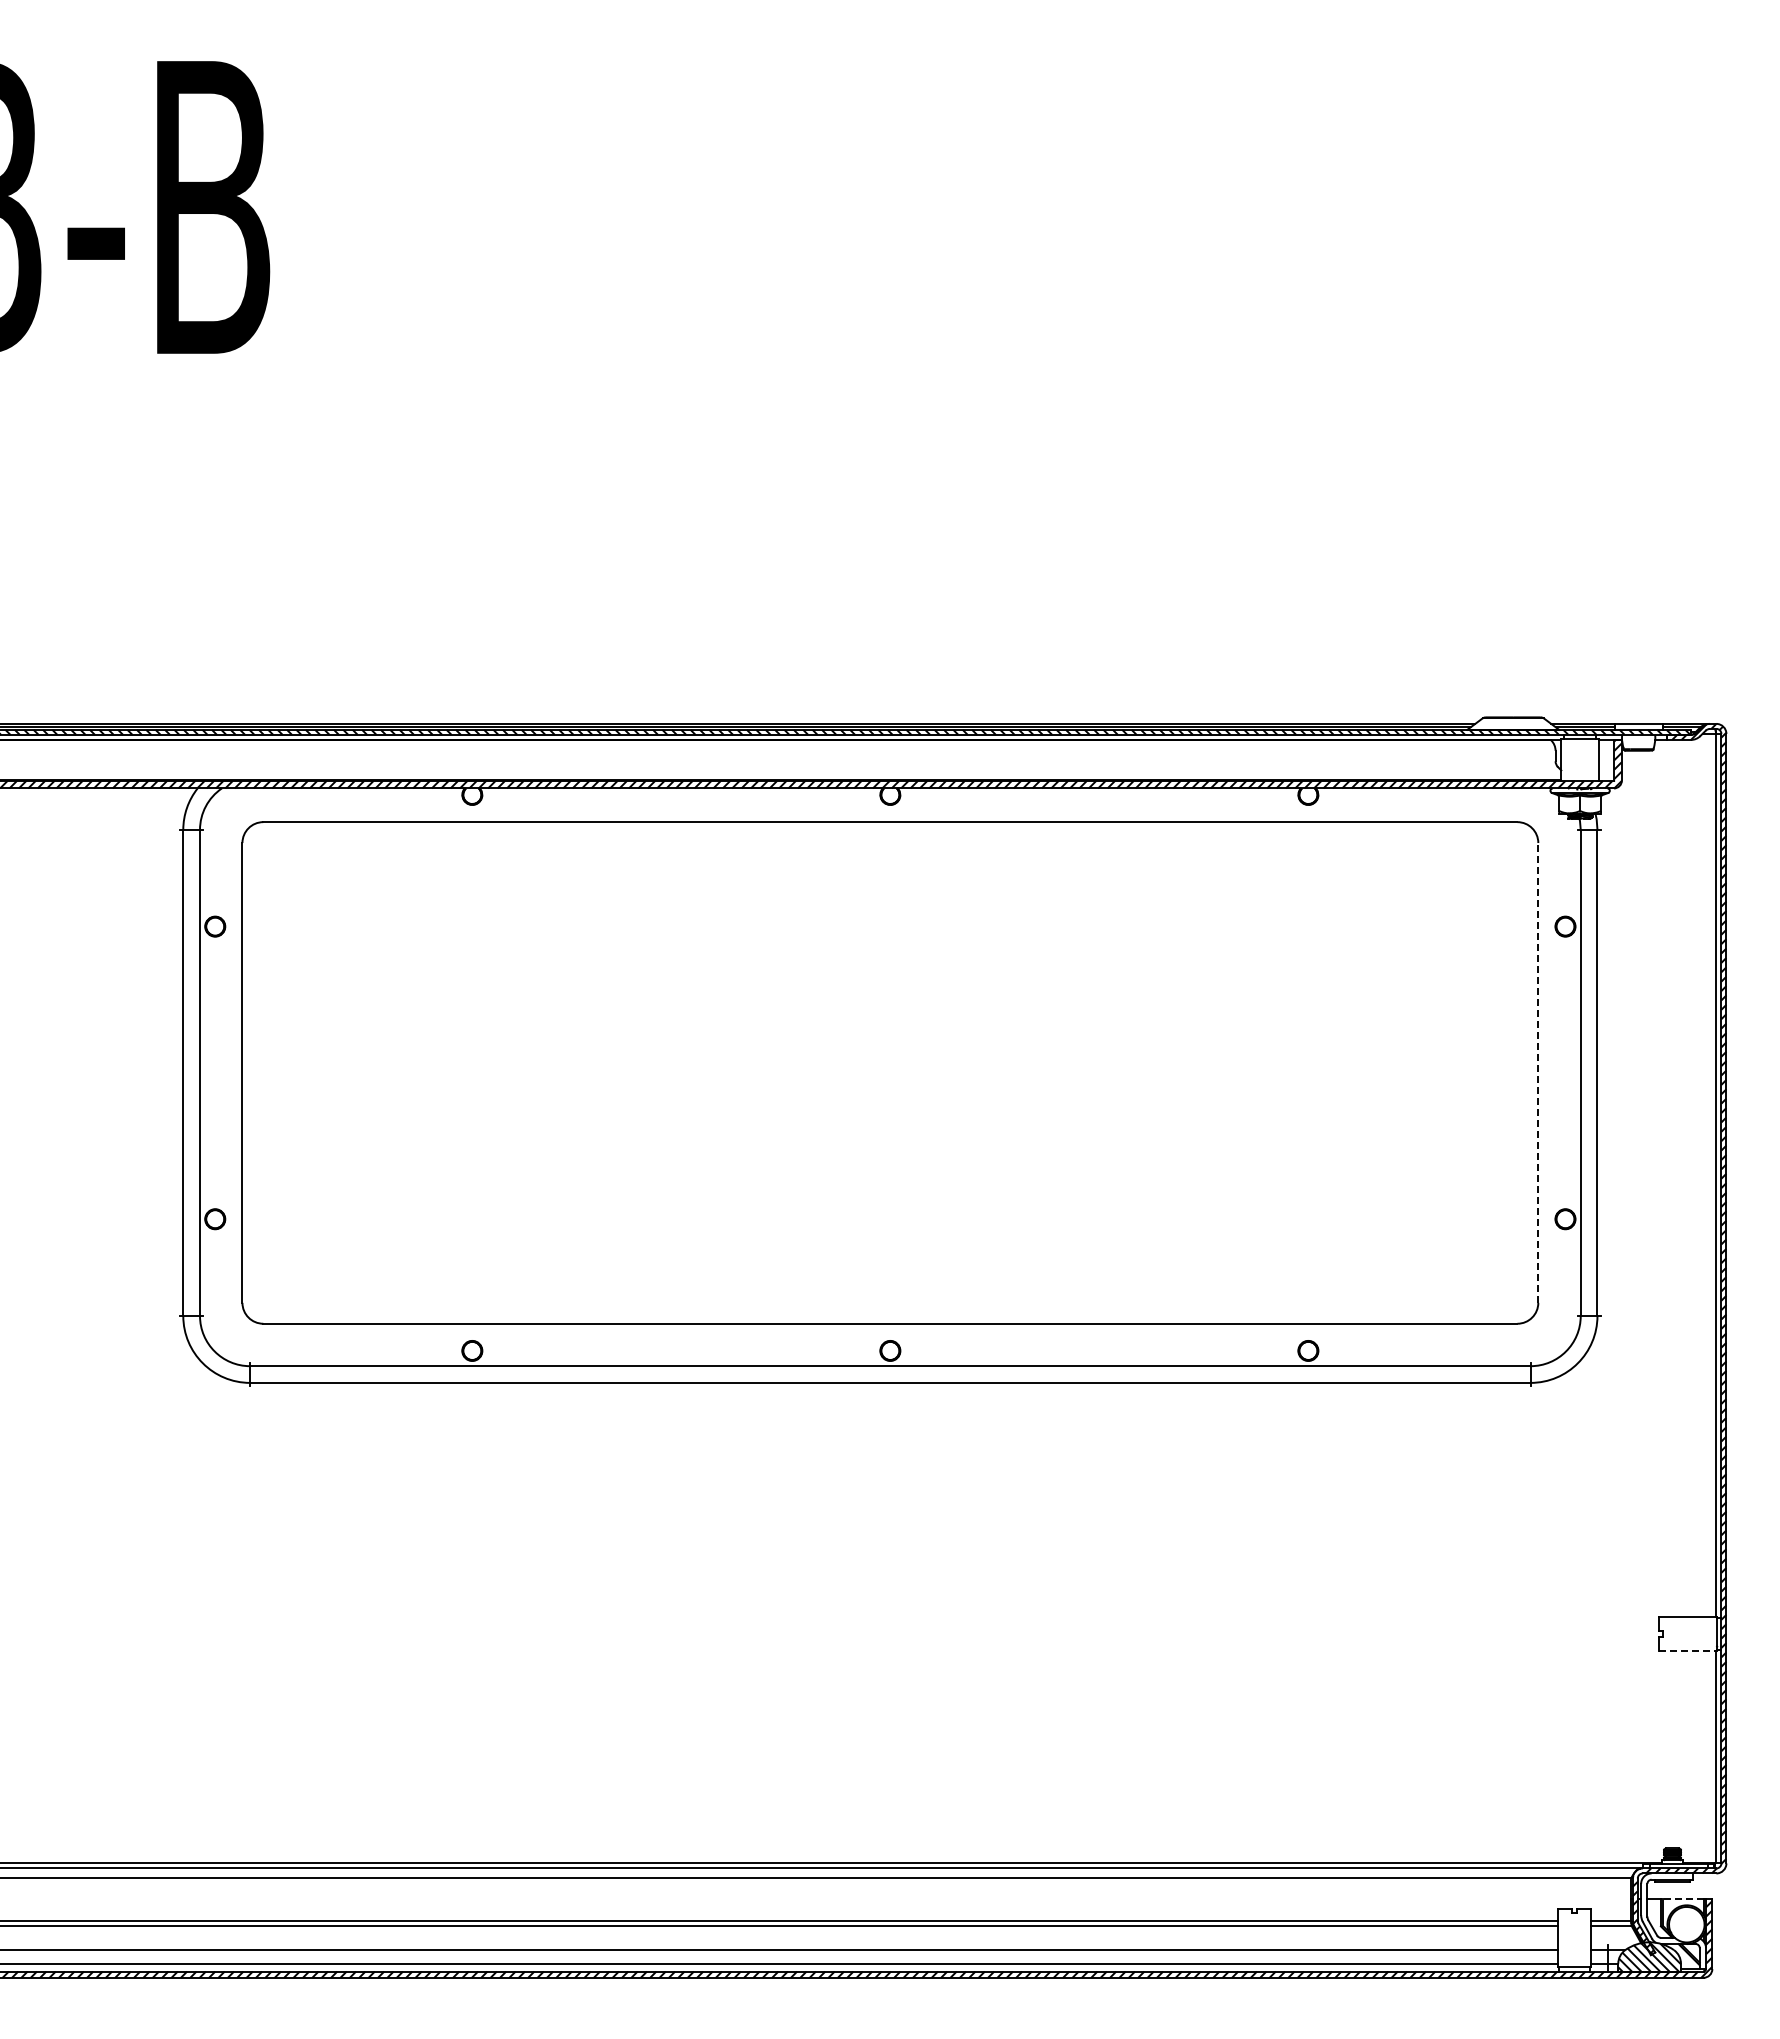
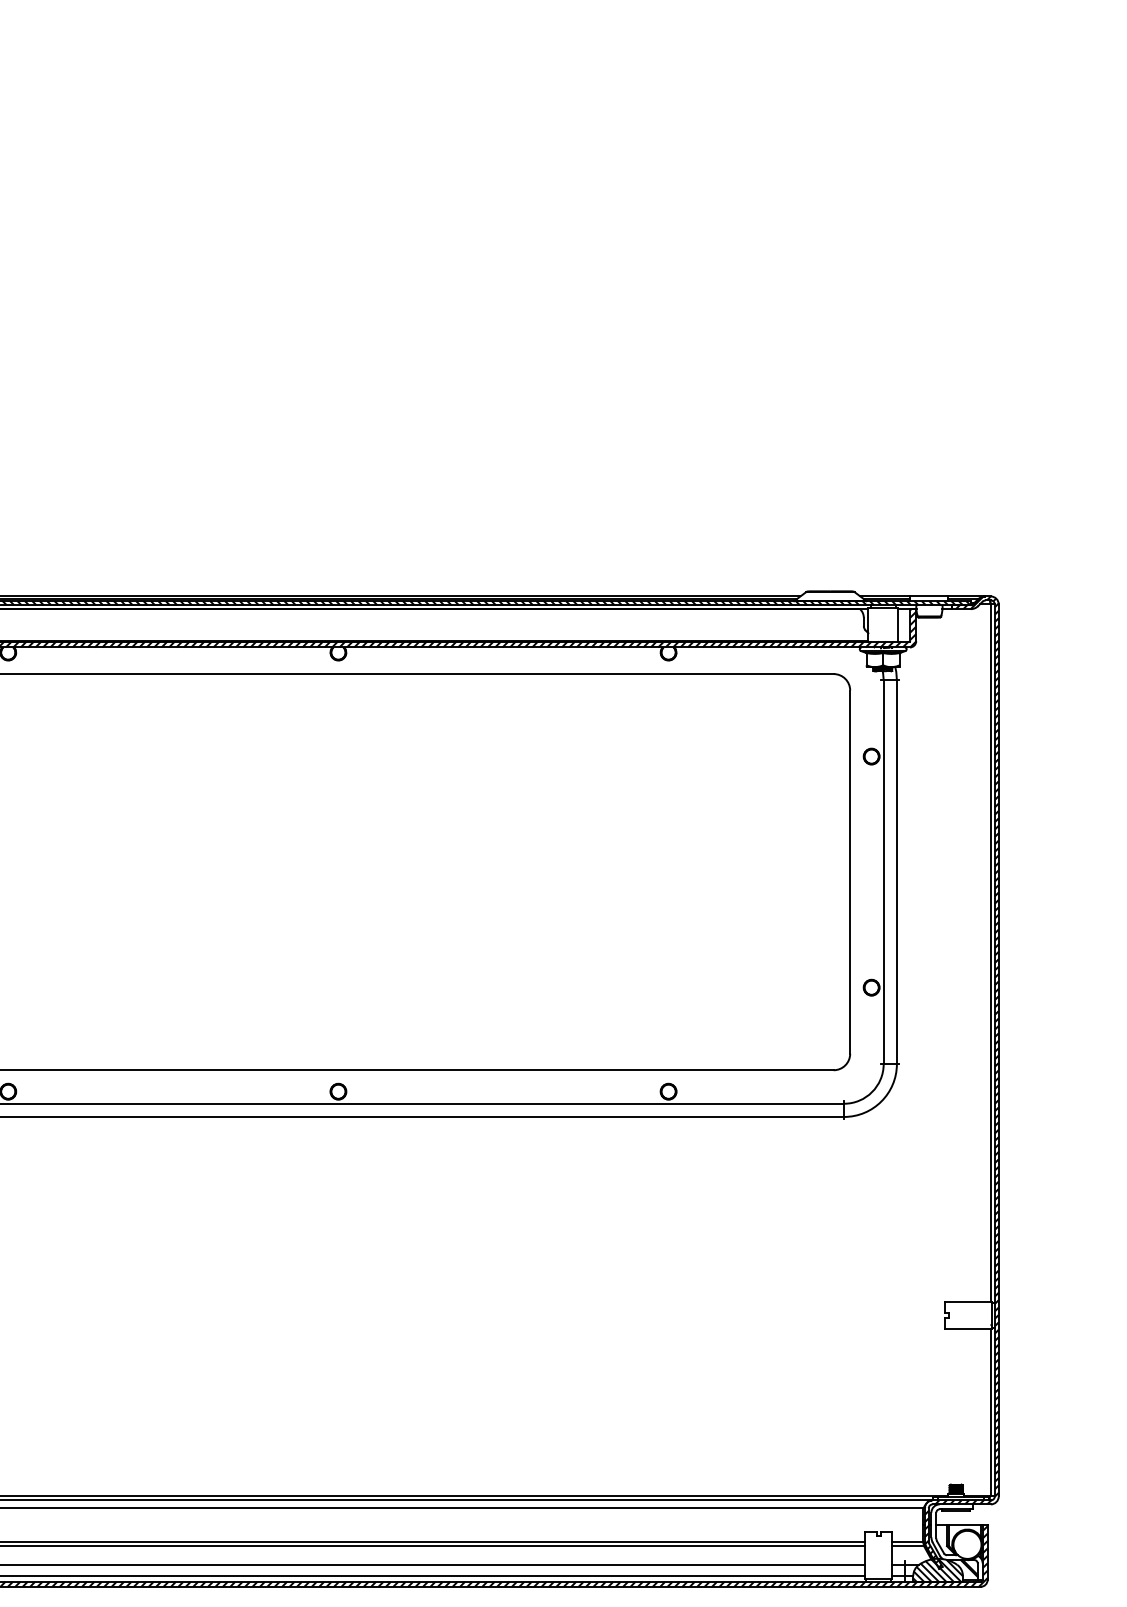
line: (1538, 1072) -> (850, 871), dashed -> solid
line: (1688, 1650) -> (968, 1328), dashed -> solid
line: (1683, 1899) -> (964, 1524), dashed -> solid

